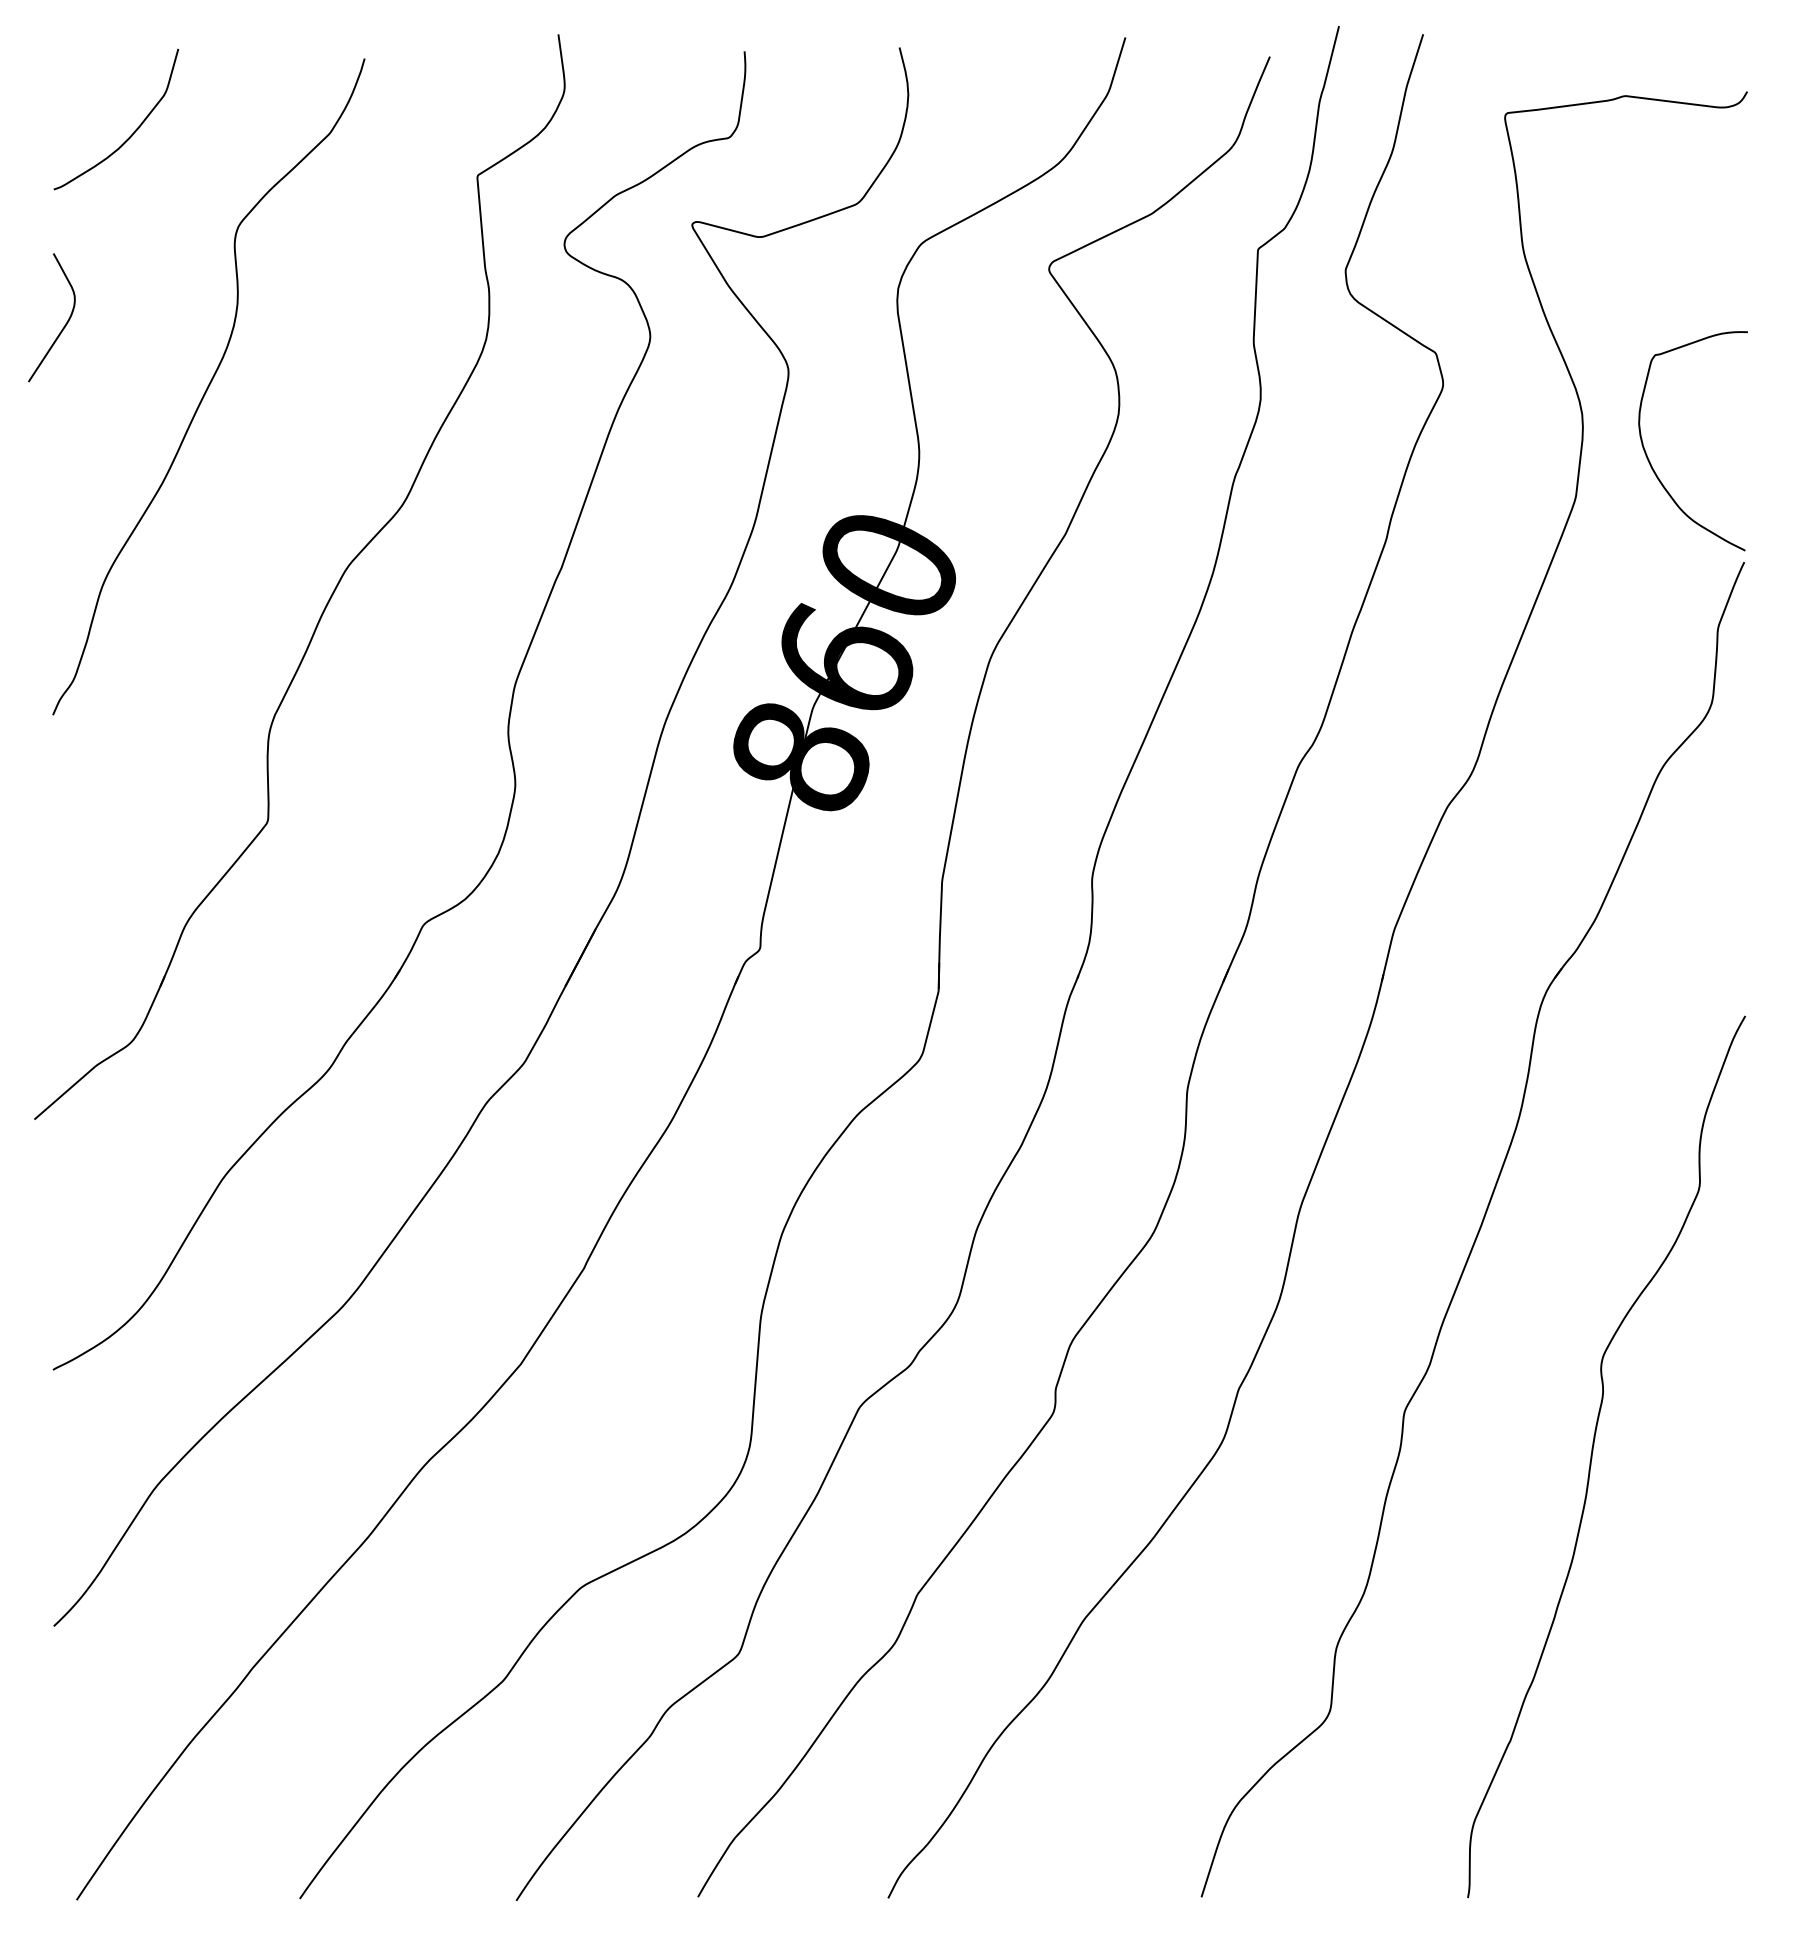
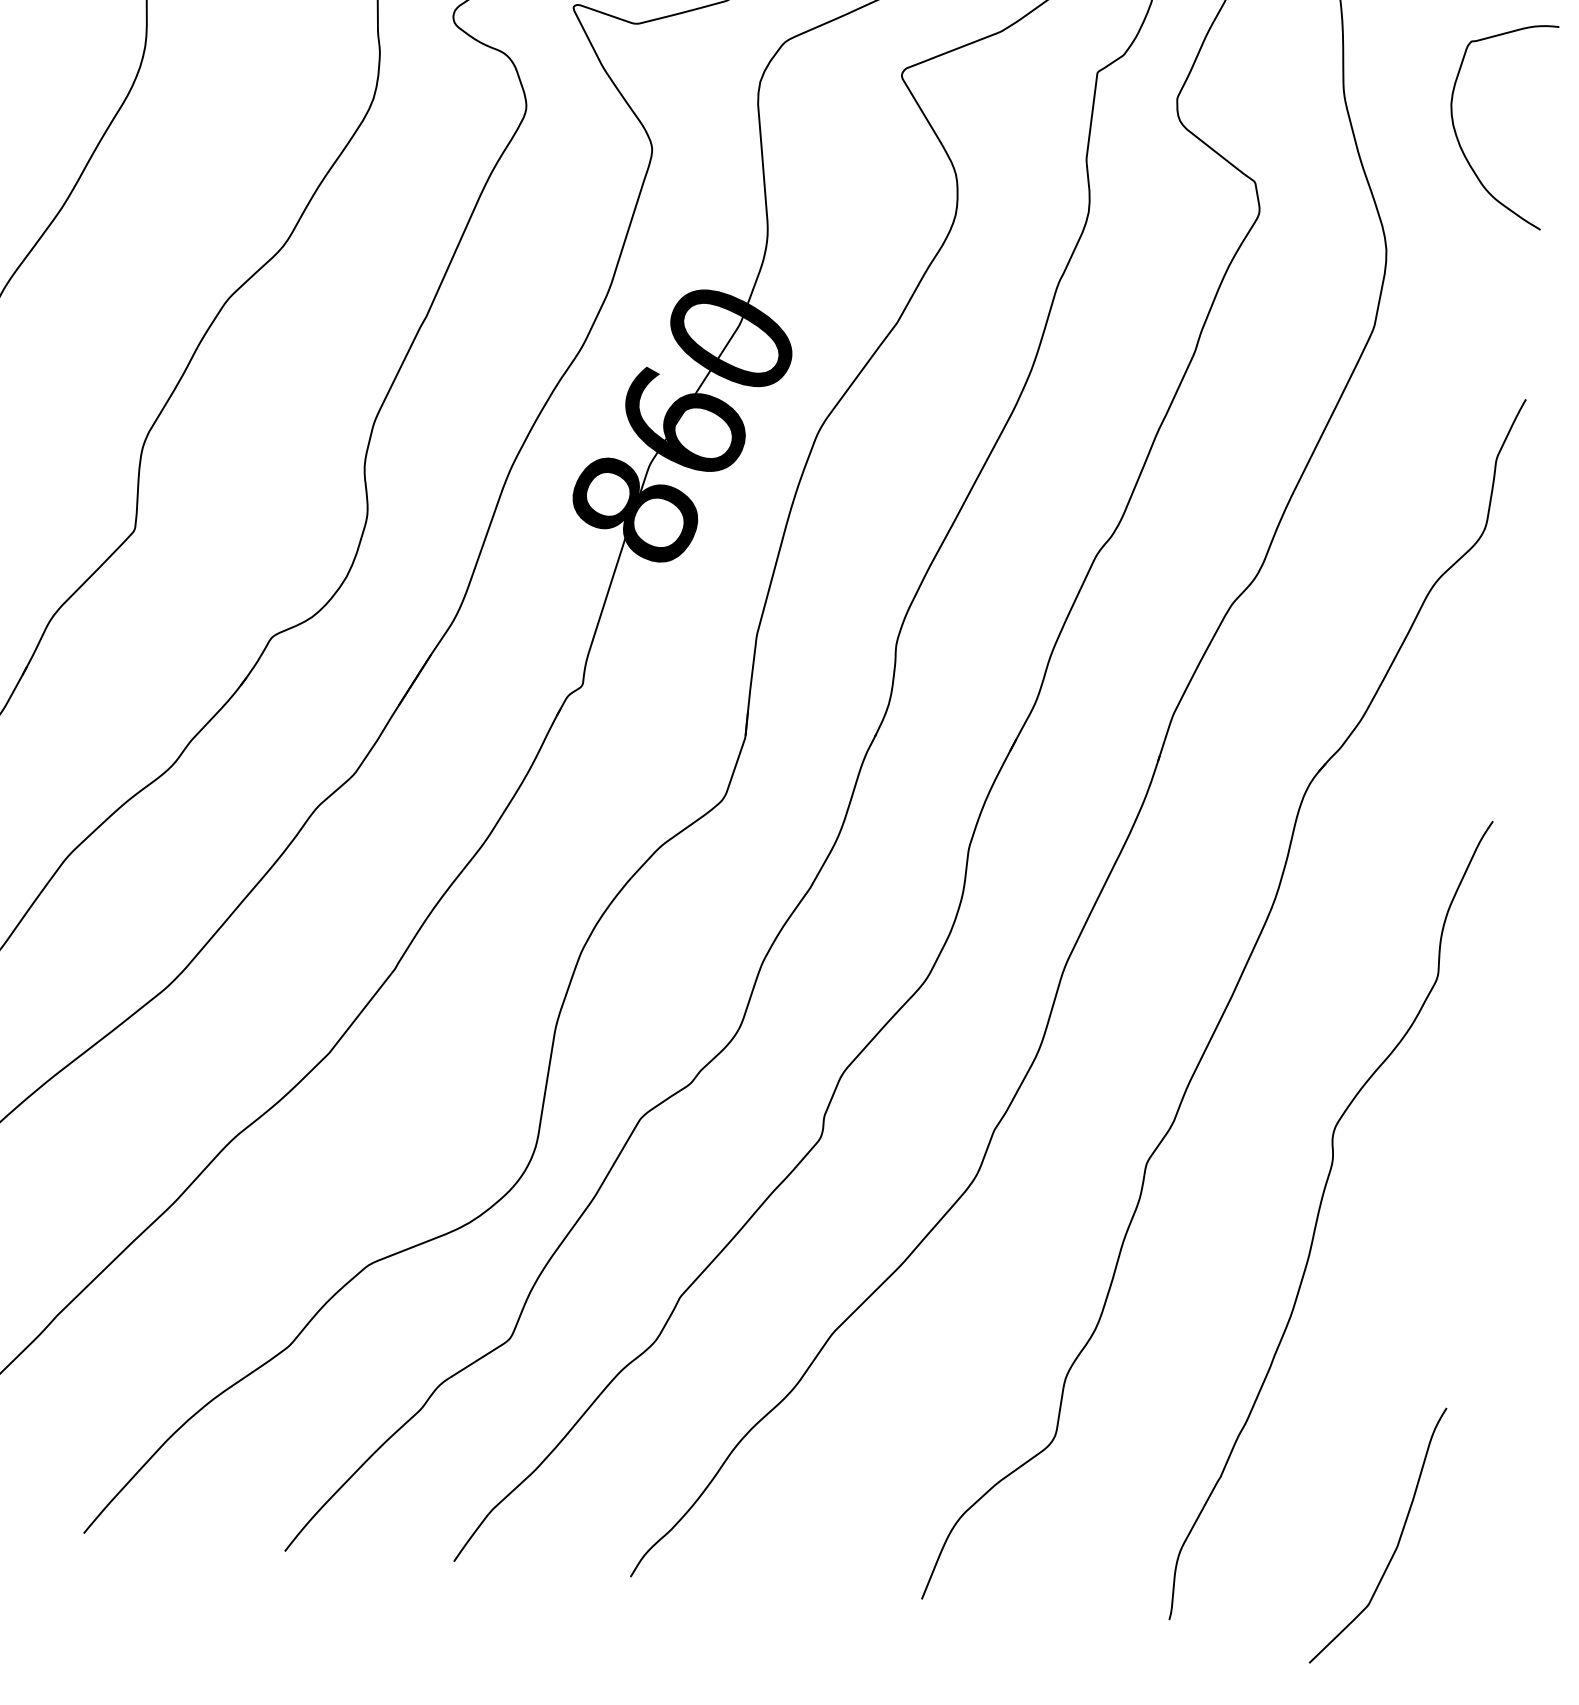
curve: (1650, 461) -> (1459, 139), moved
curve: (1705, 1795) -> (1397, 1542), added

